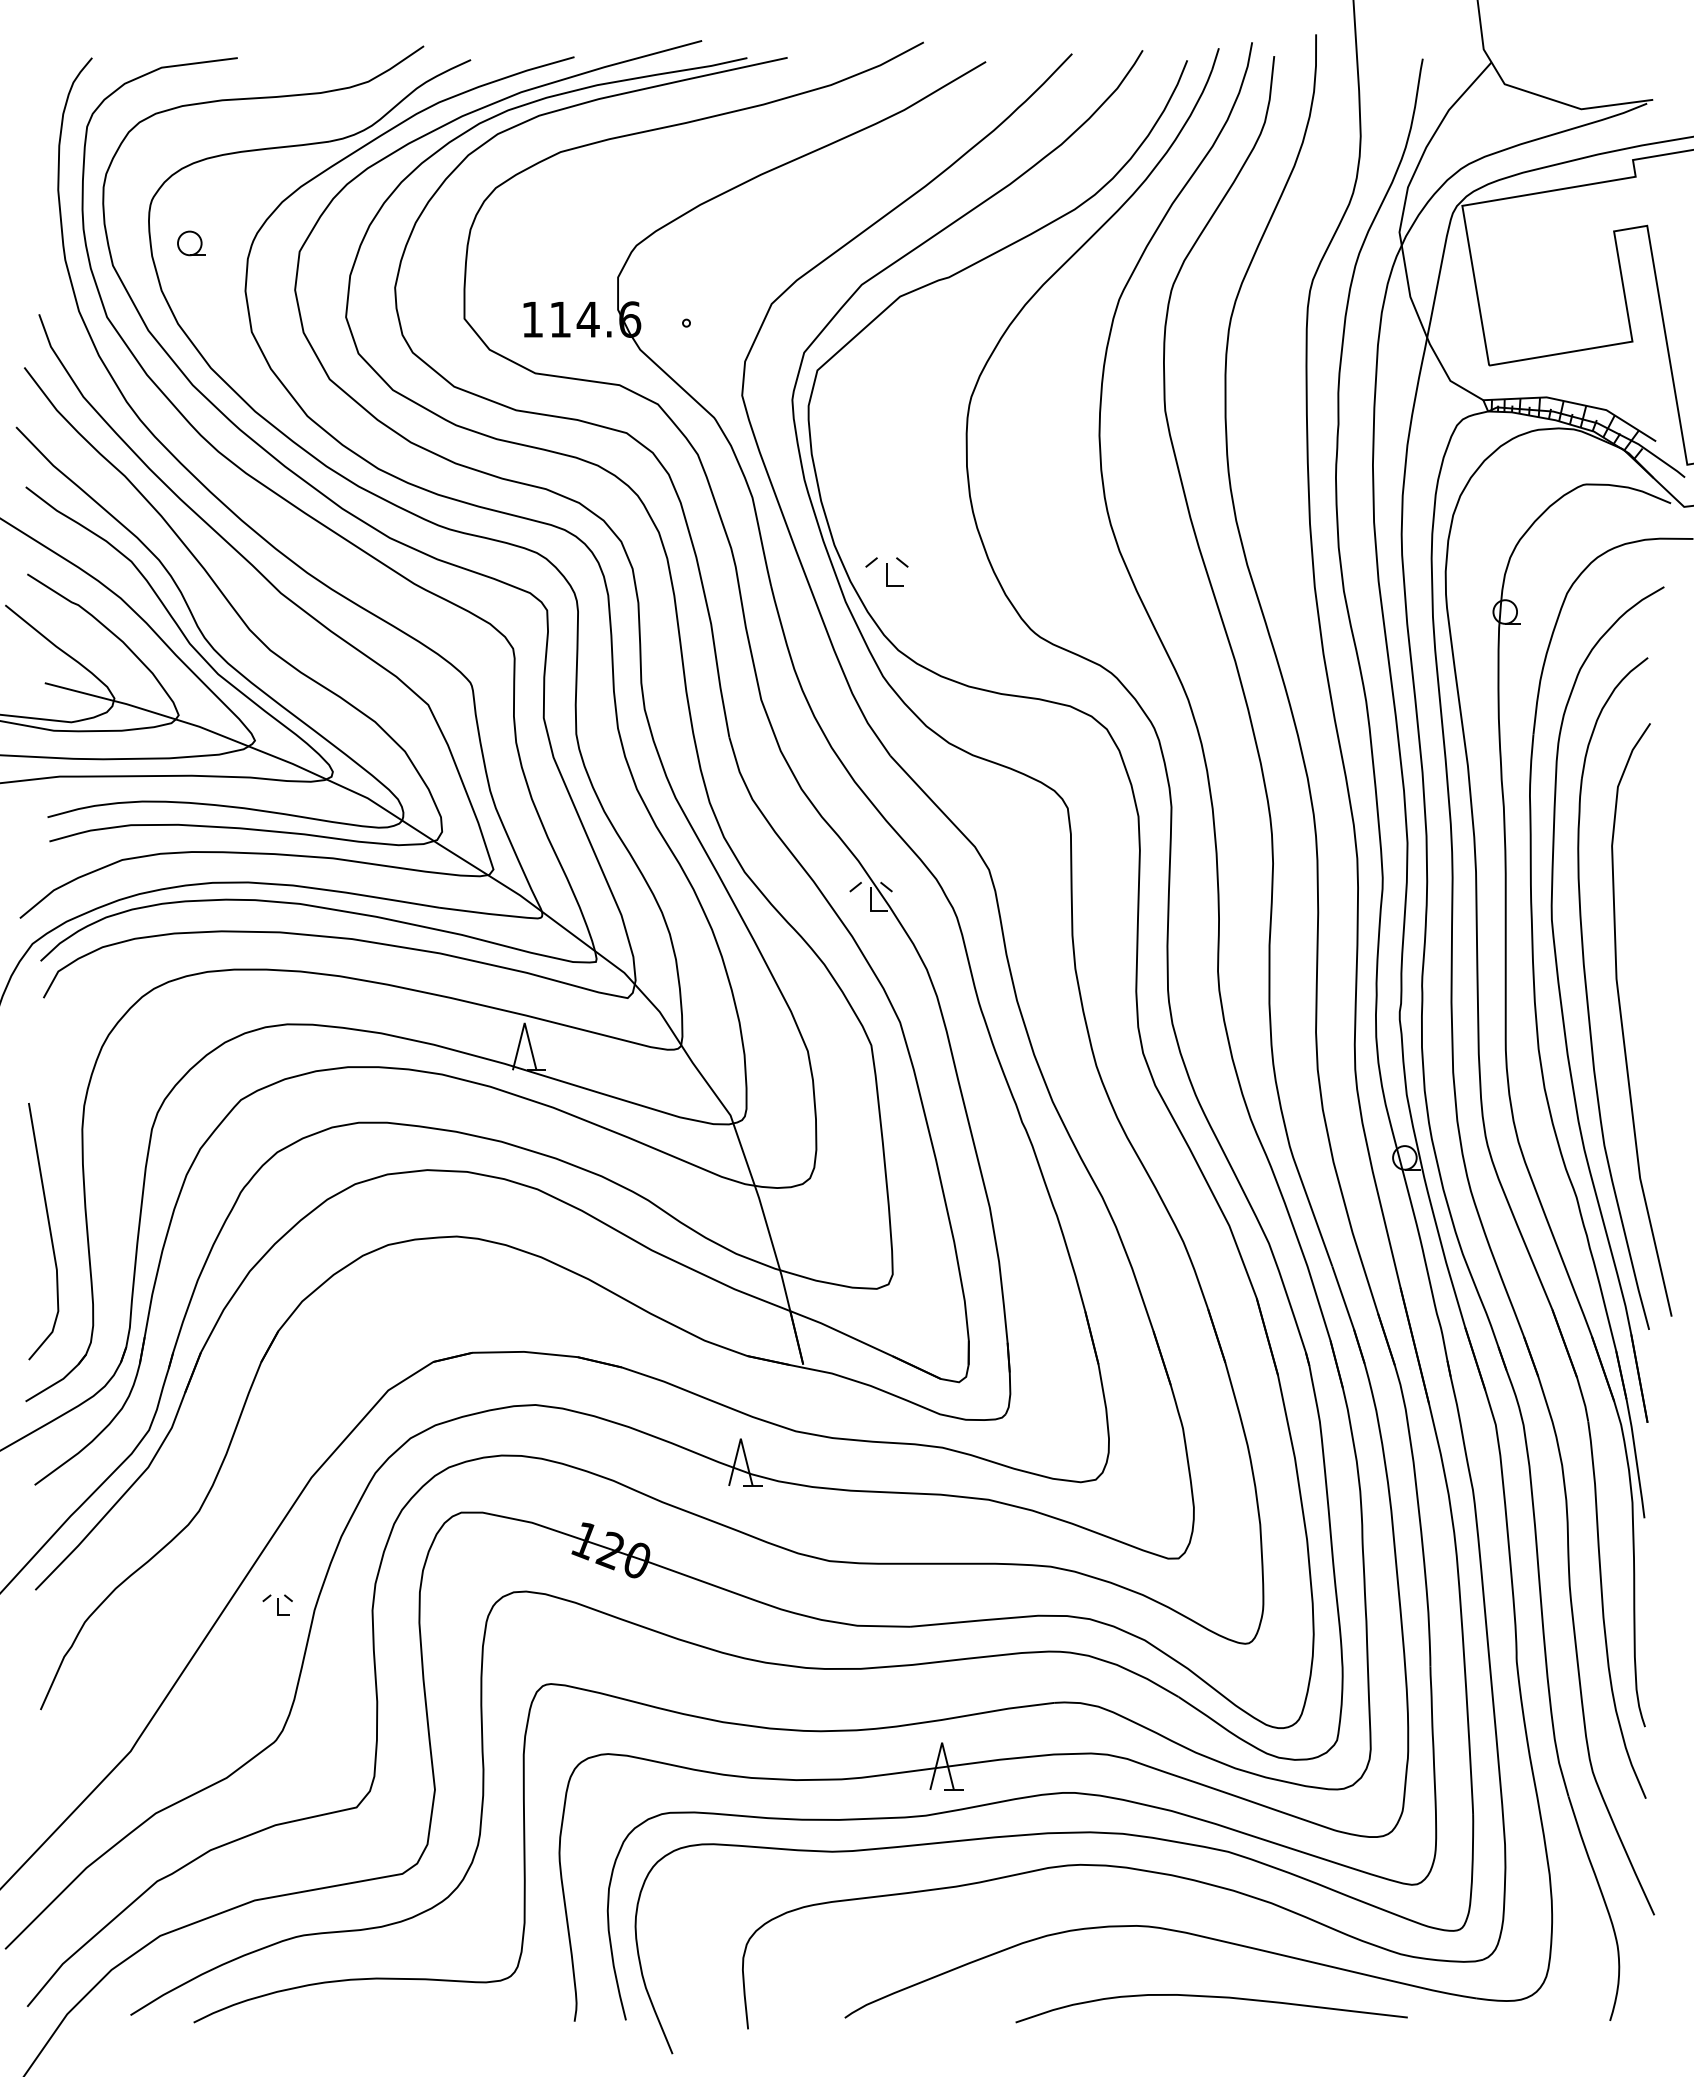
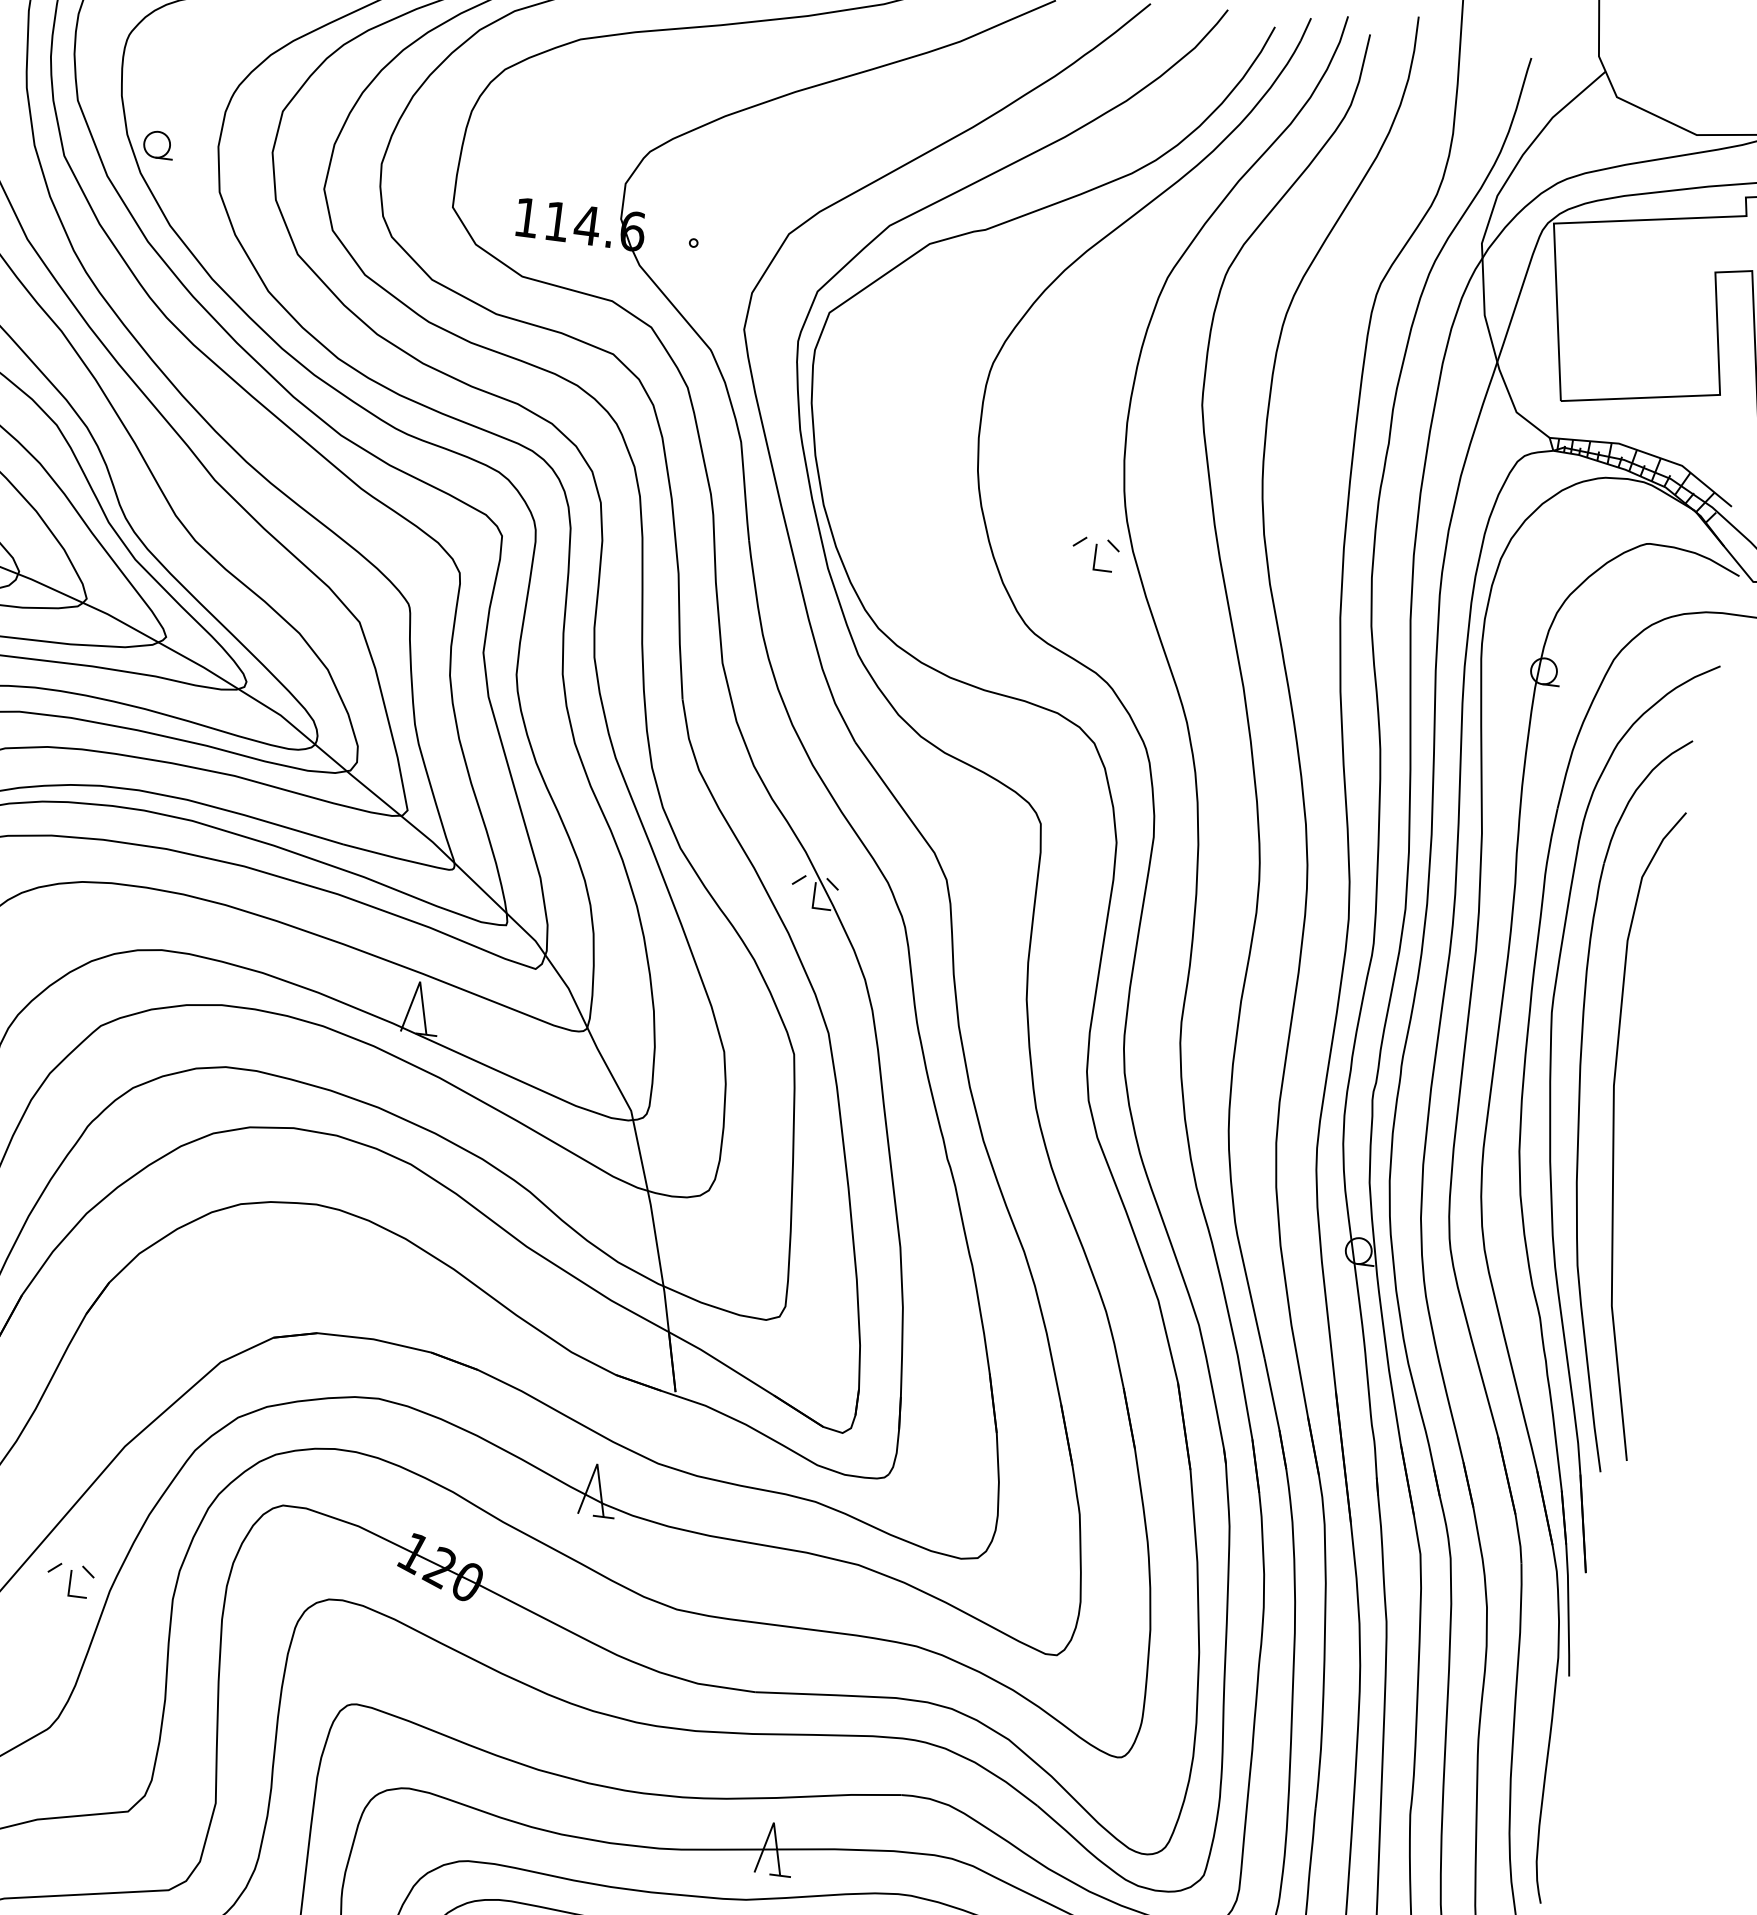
part: (191, 243) -> (158, 145), moved
part: (886, 571) -> (1095, 553), moved
part: (277, 1604) -> (70, 1579), size x1.43

